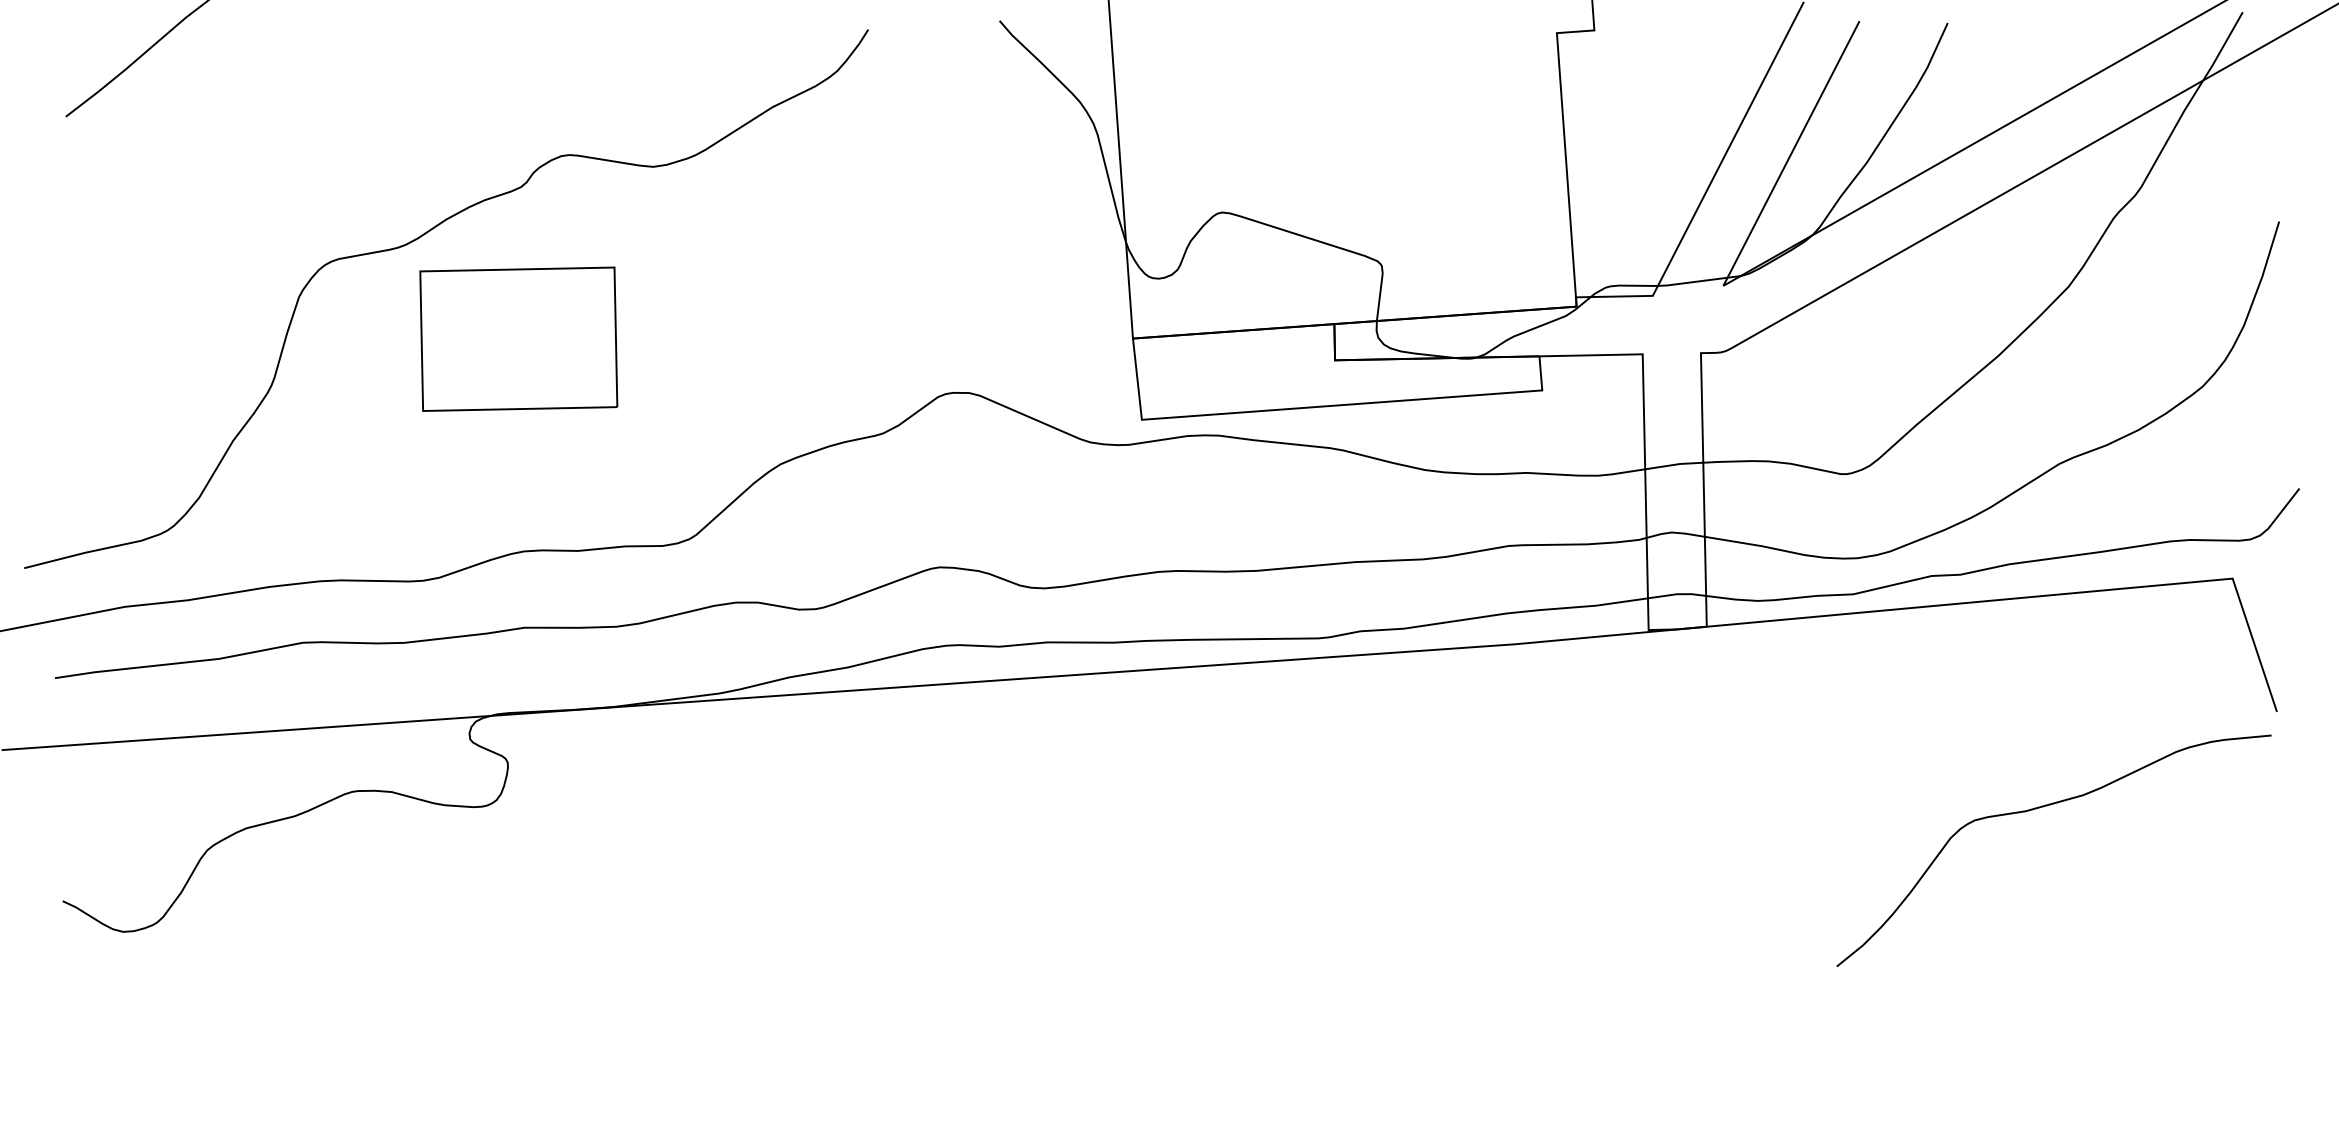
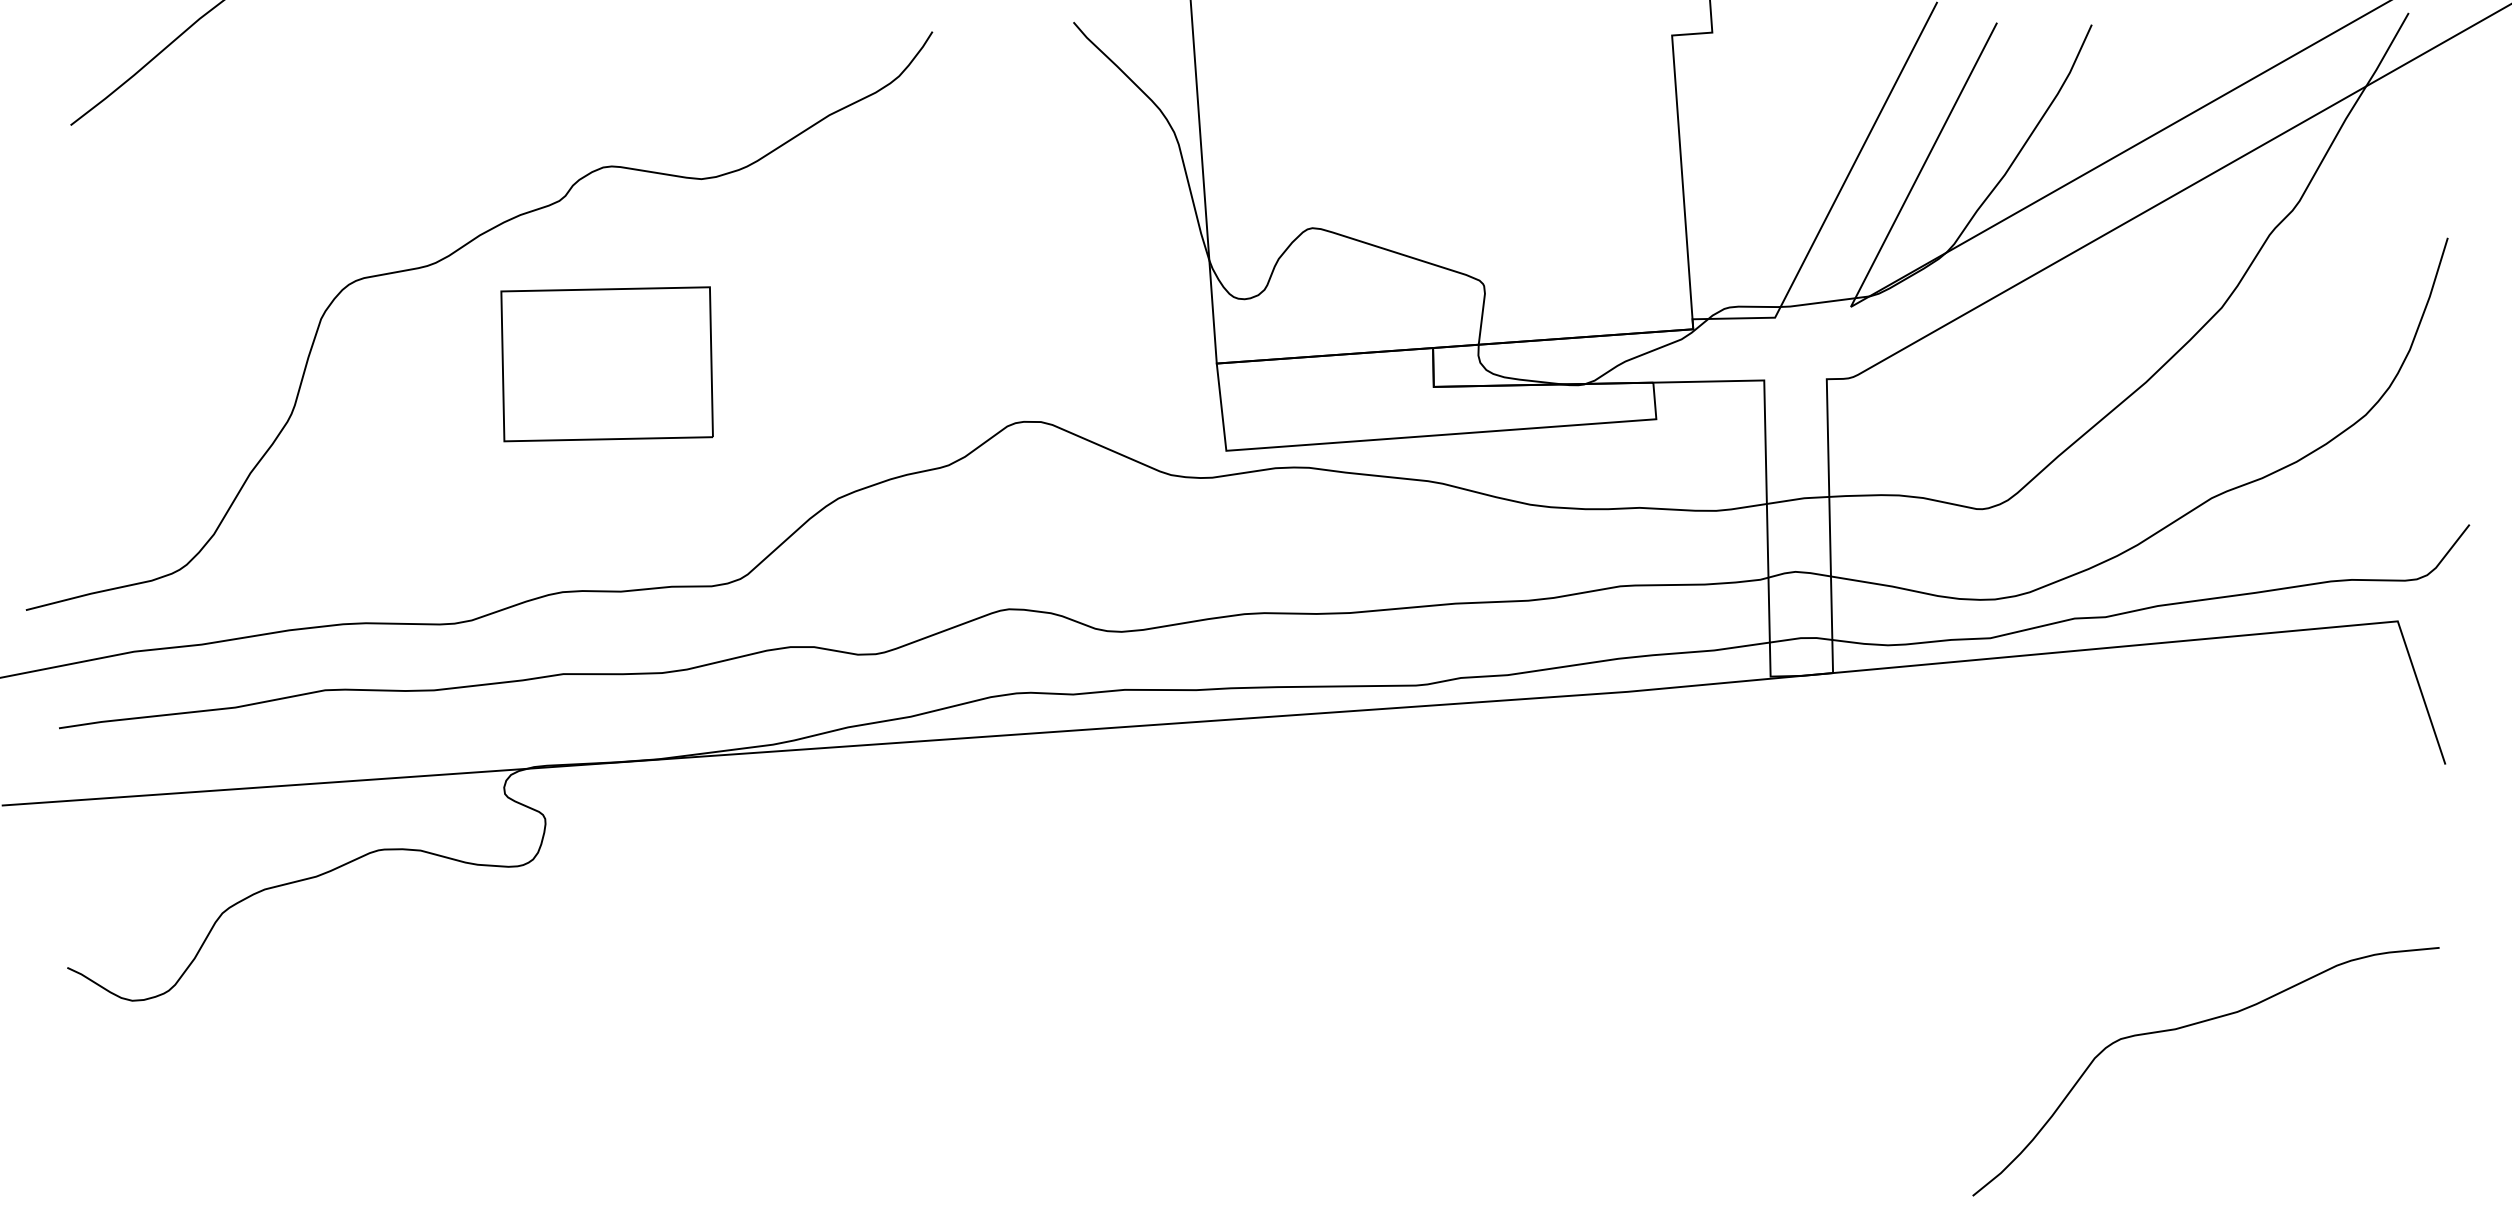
part: (518, 339) -> (606, 364), moved
curve: (2042, 807) -> (2193, 1025), moved

